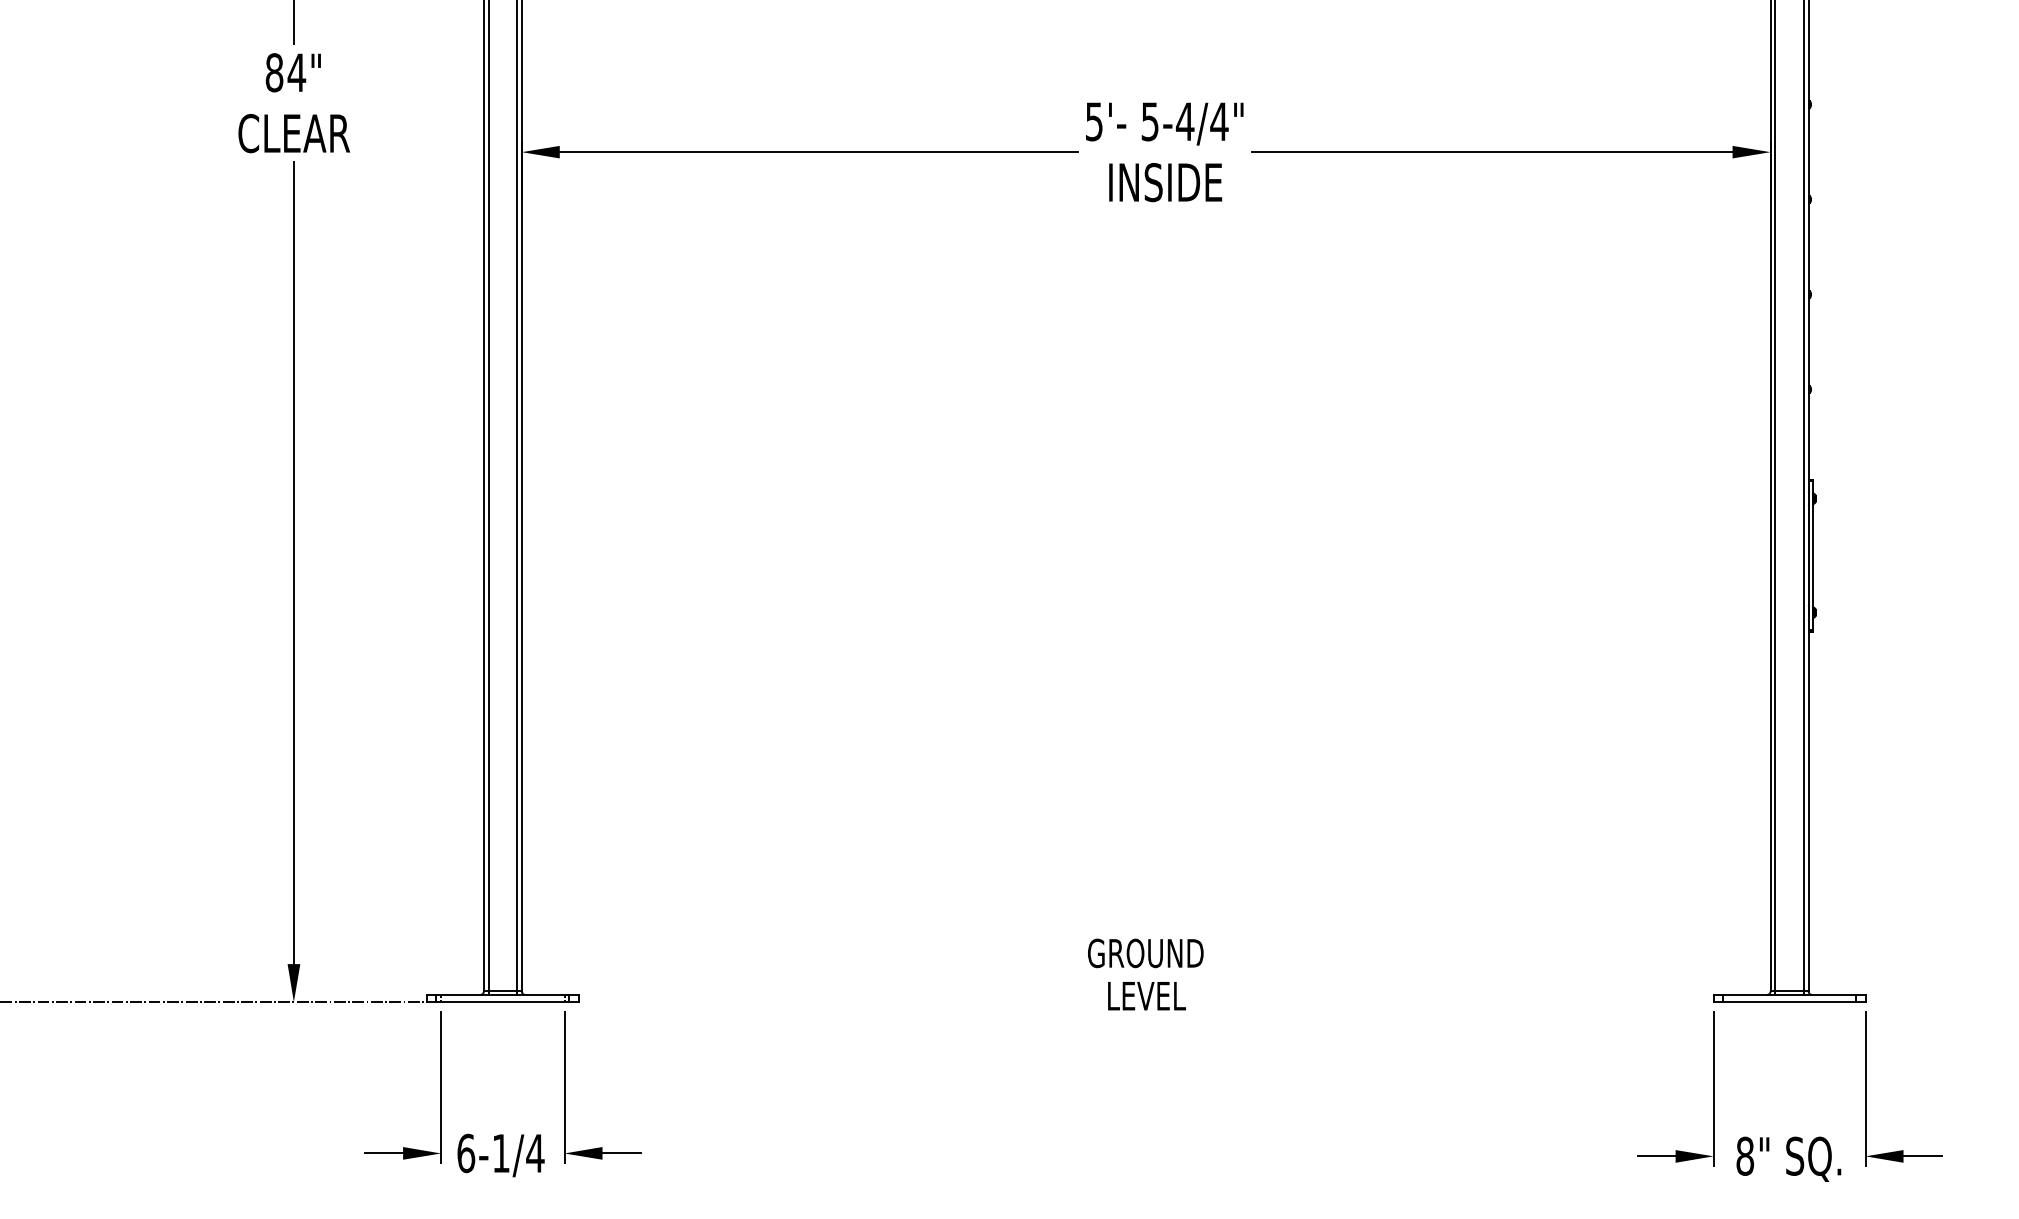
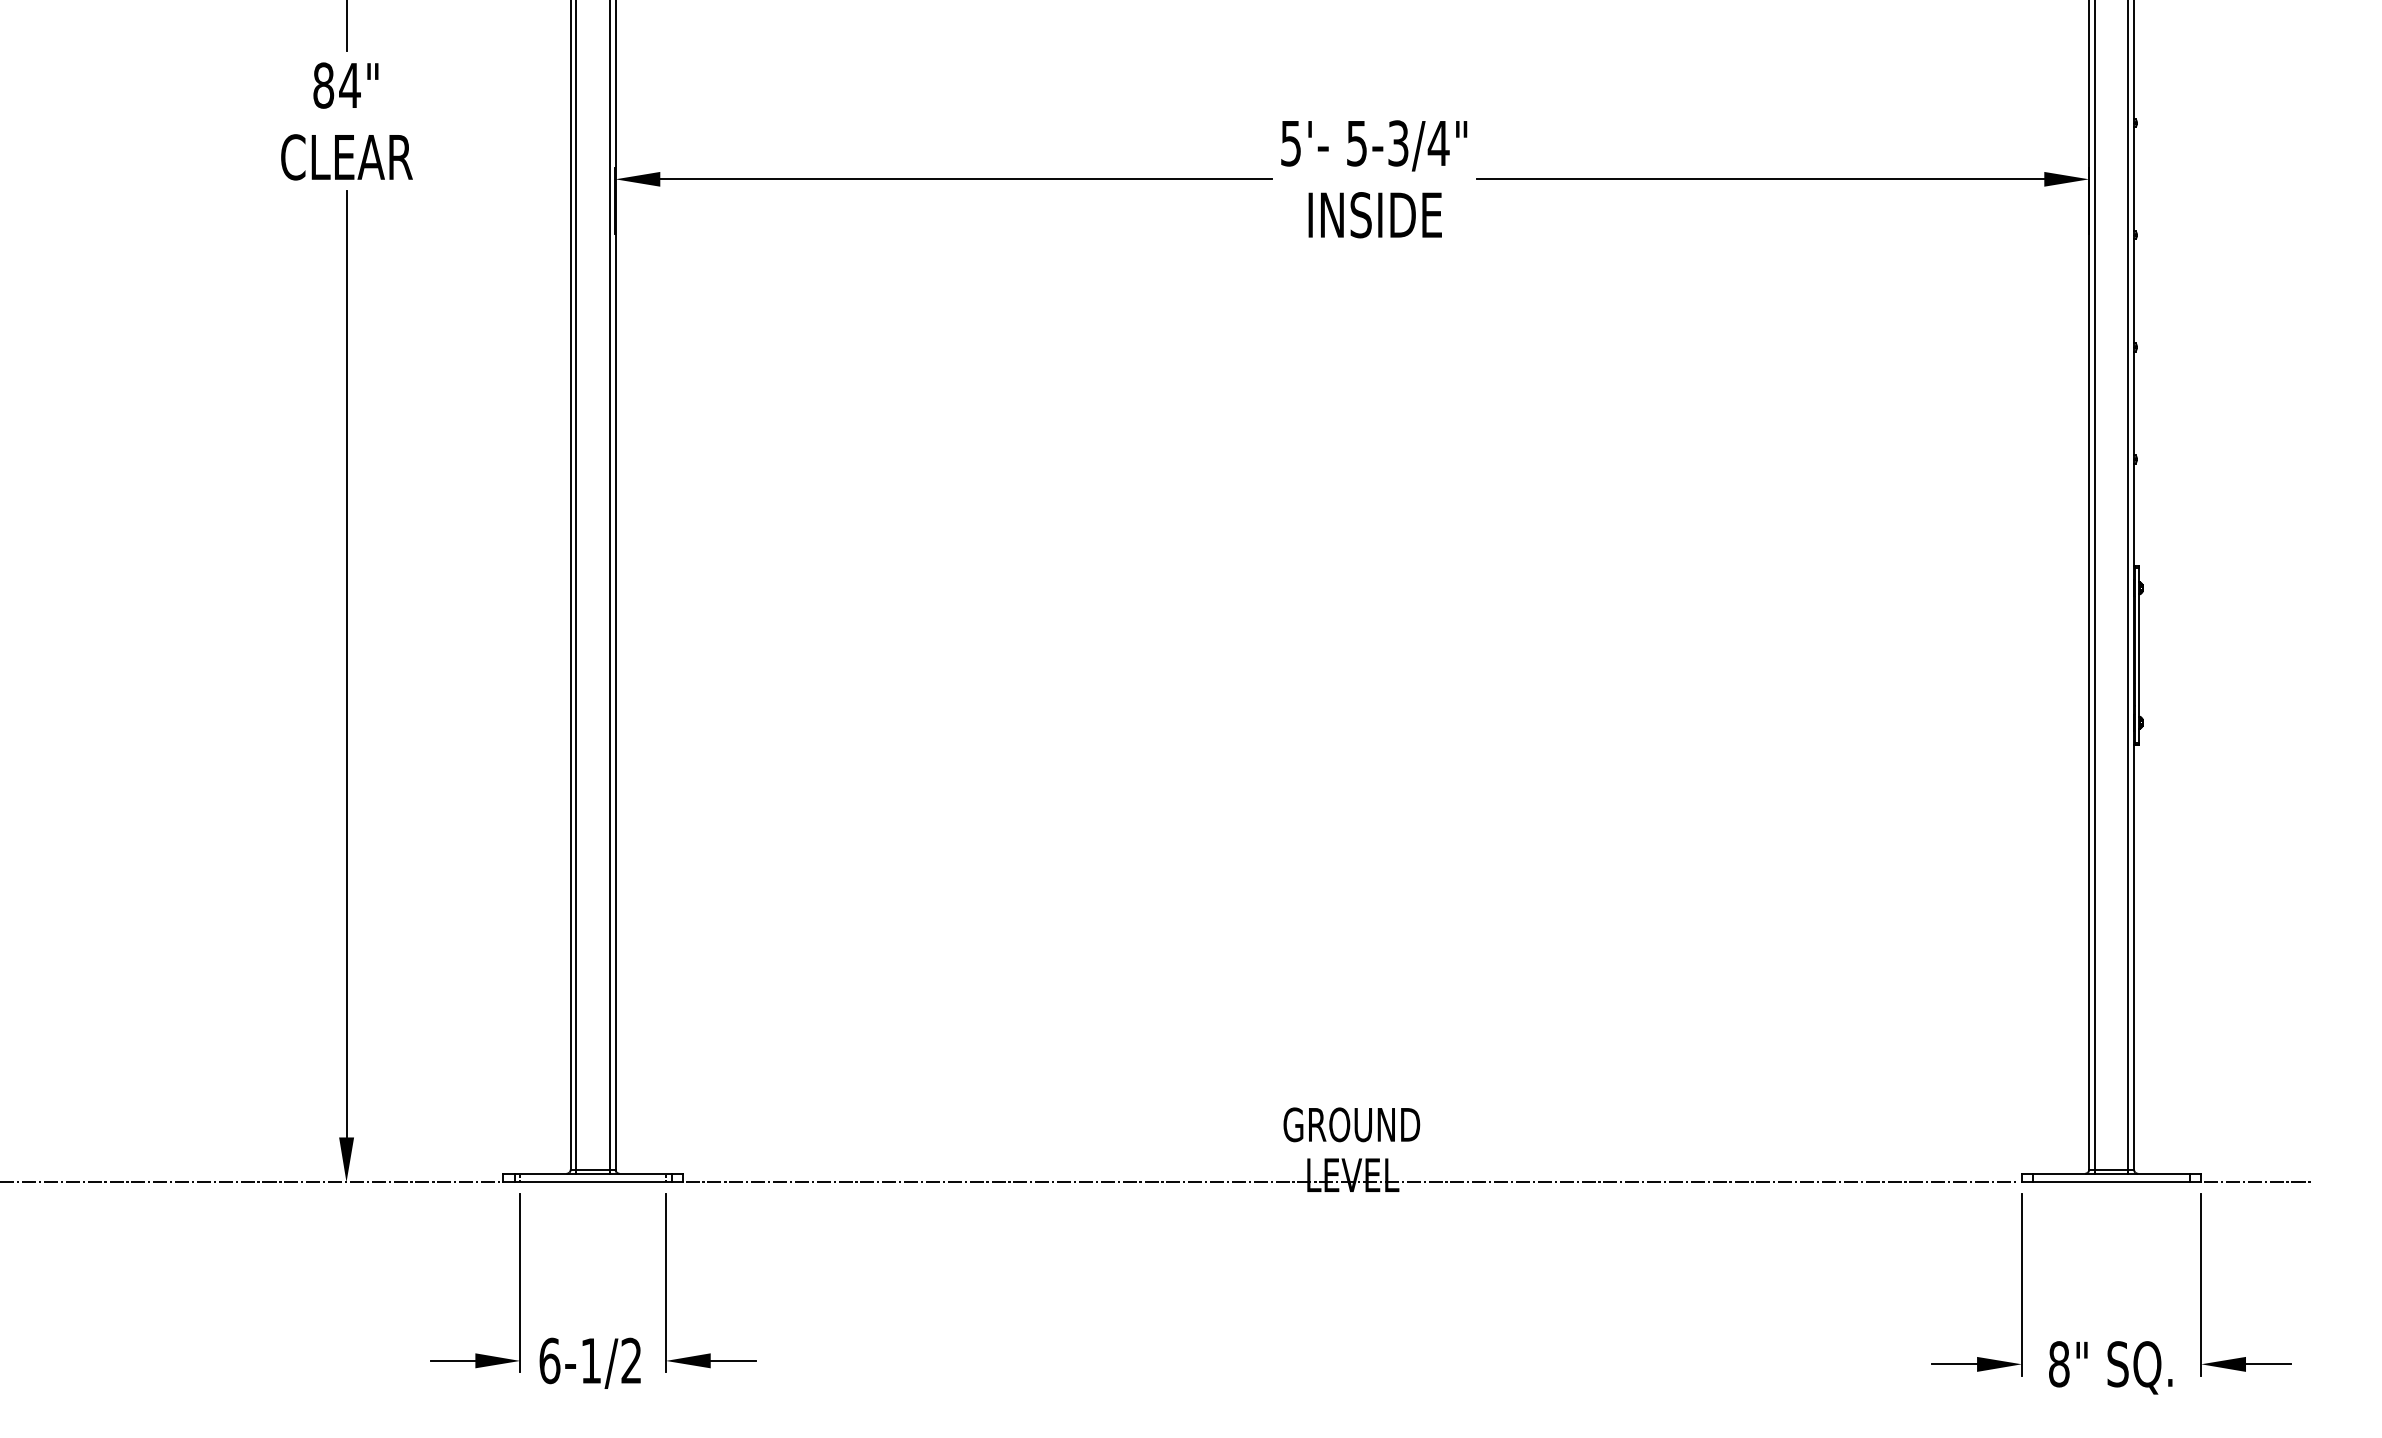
text: (1185, 121) -> (1398, 143), 5-4/4" -> 5-3/4"
line: (1146, 1002) -> (1352, 1182), added
line: (1914, 1002) -> (2258, 1182), added
text: (535, 1153) -> (631, 1360), 6-1/4 -> 6-1/2

